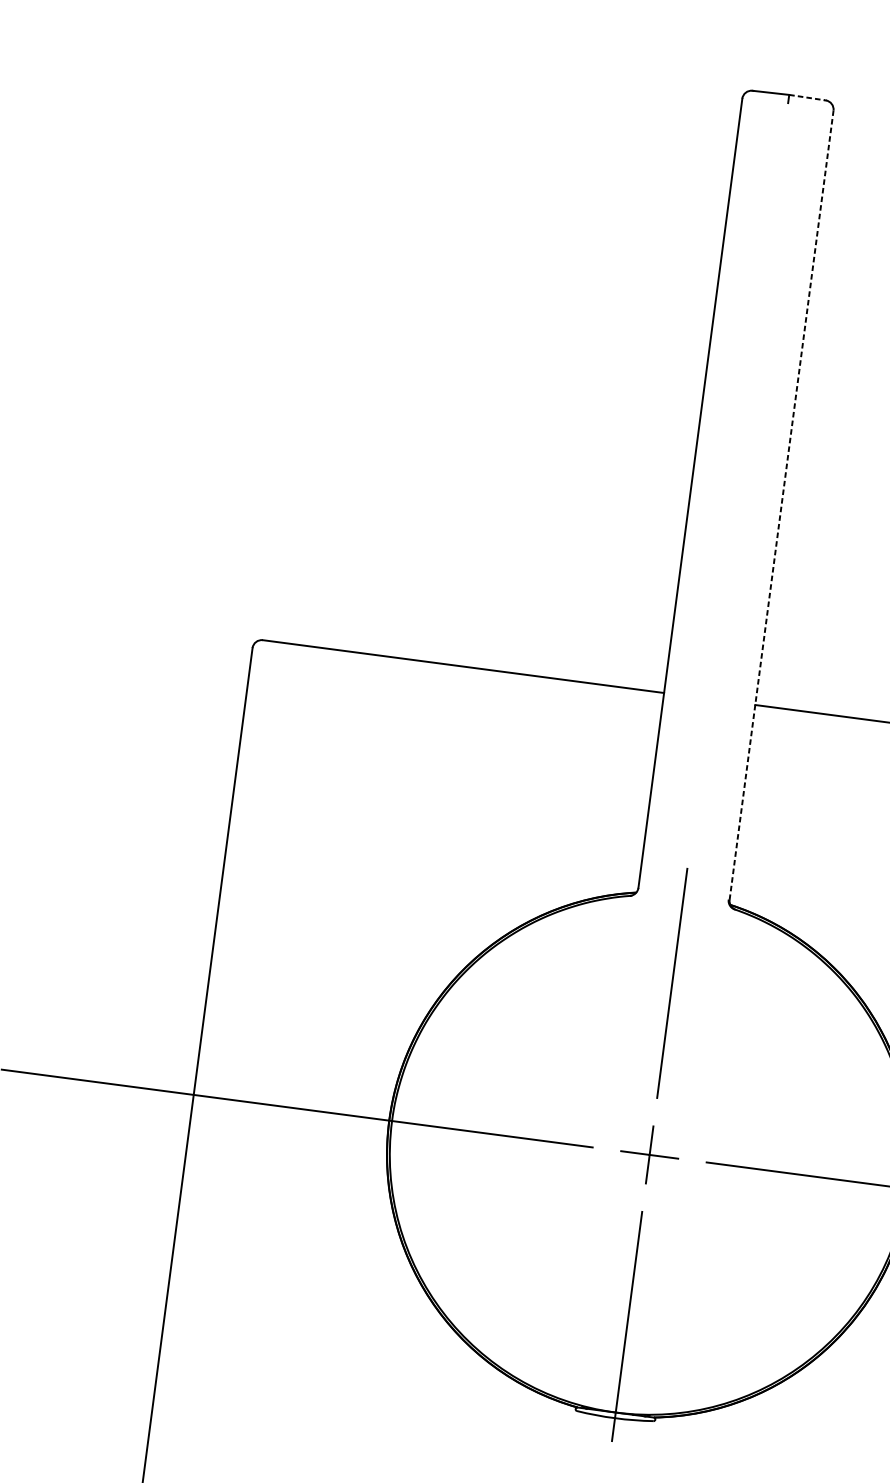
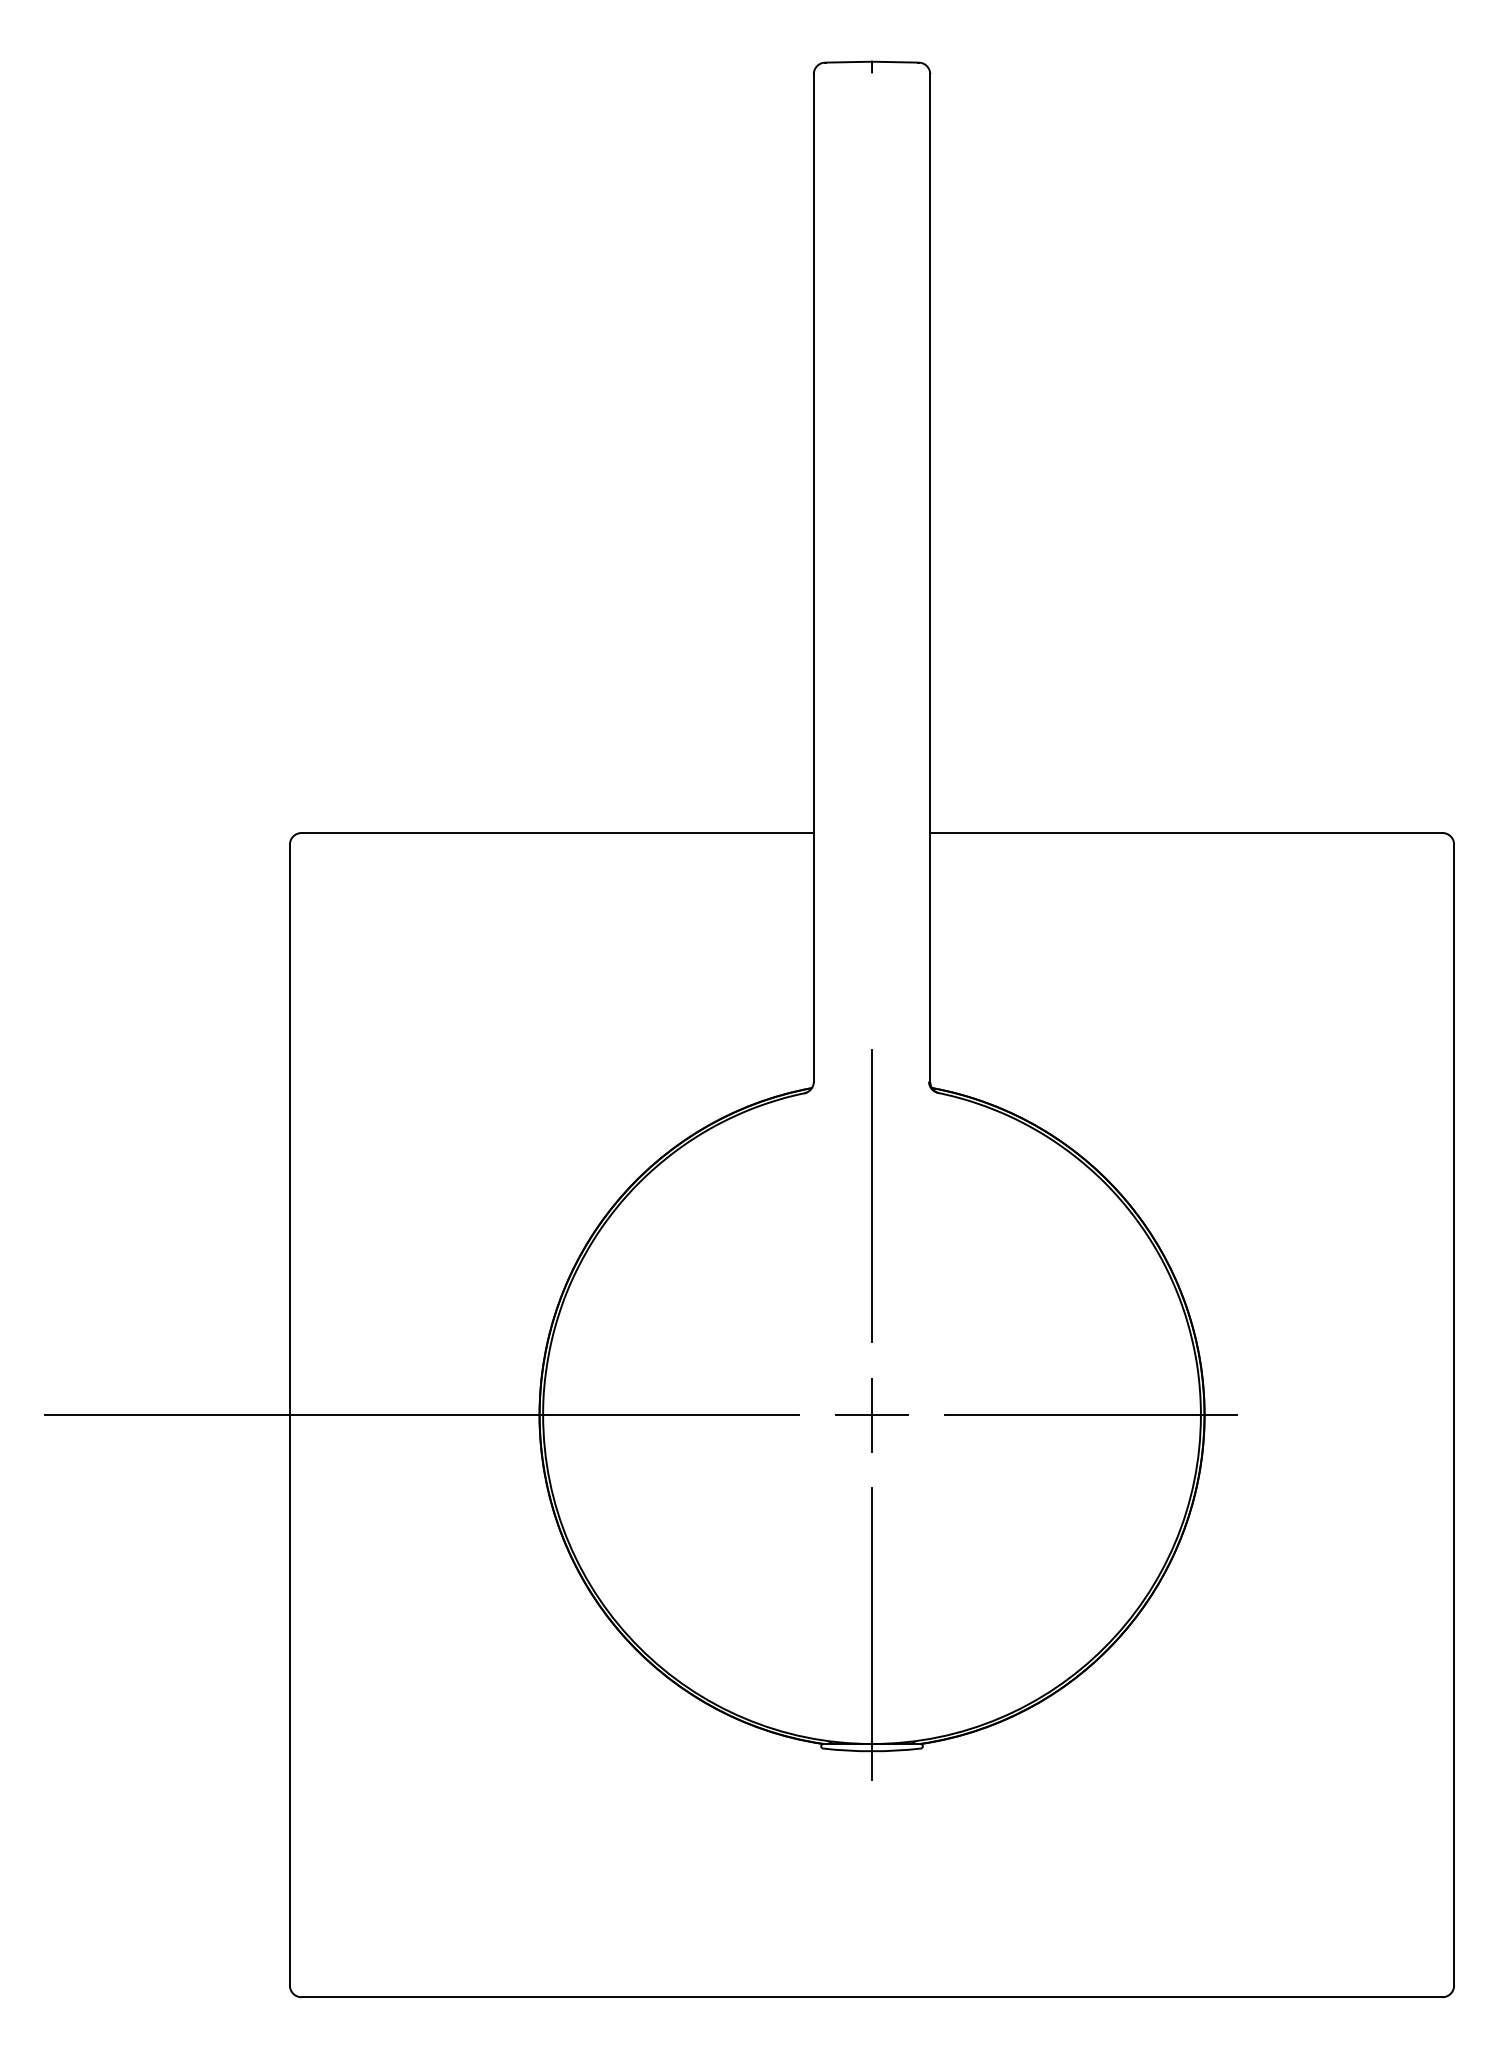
line: (806, 97) -> (894, 62), dashed -> solid
line: (781, 505) -> (930, 578), dashed -> solid

